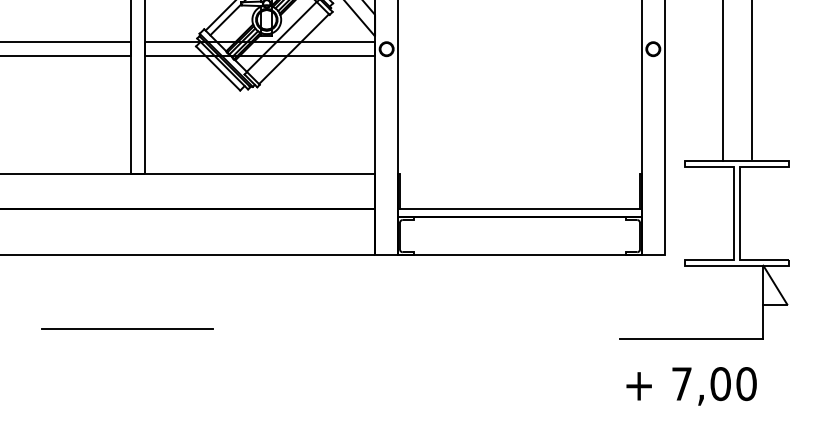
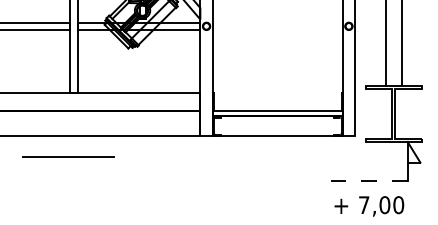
line: (128, 328) -> (68, 156), moved
line: (689, 339) -> (368, 181), solid -> dashed

